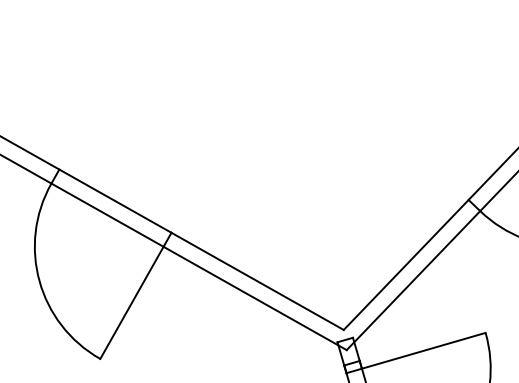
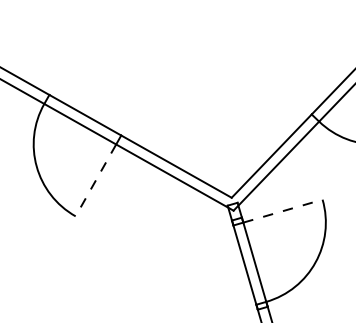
line: (131, 302) -> (95, 180), solid -> dashed
line: (424, 351) -> (283, 211), solid -> dashed

